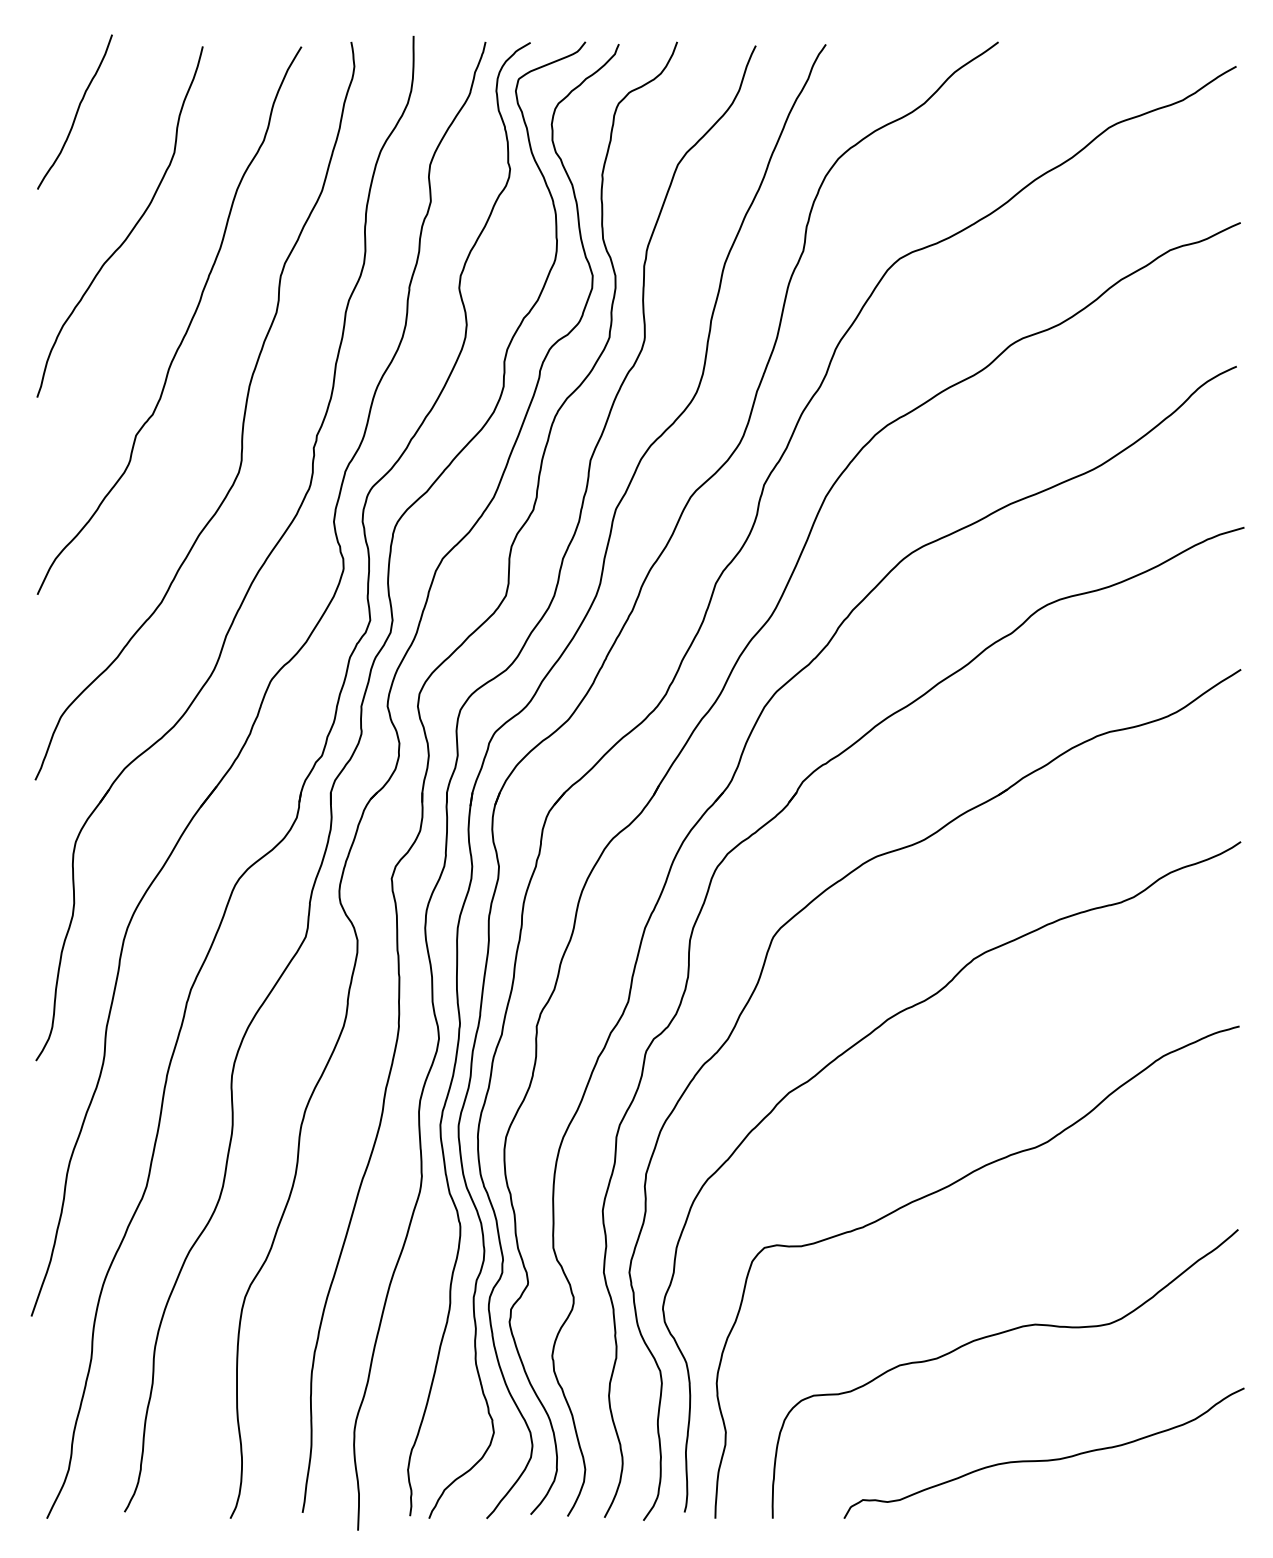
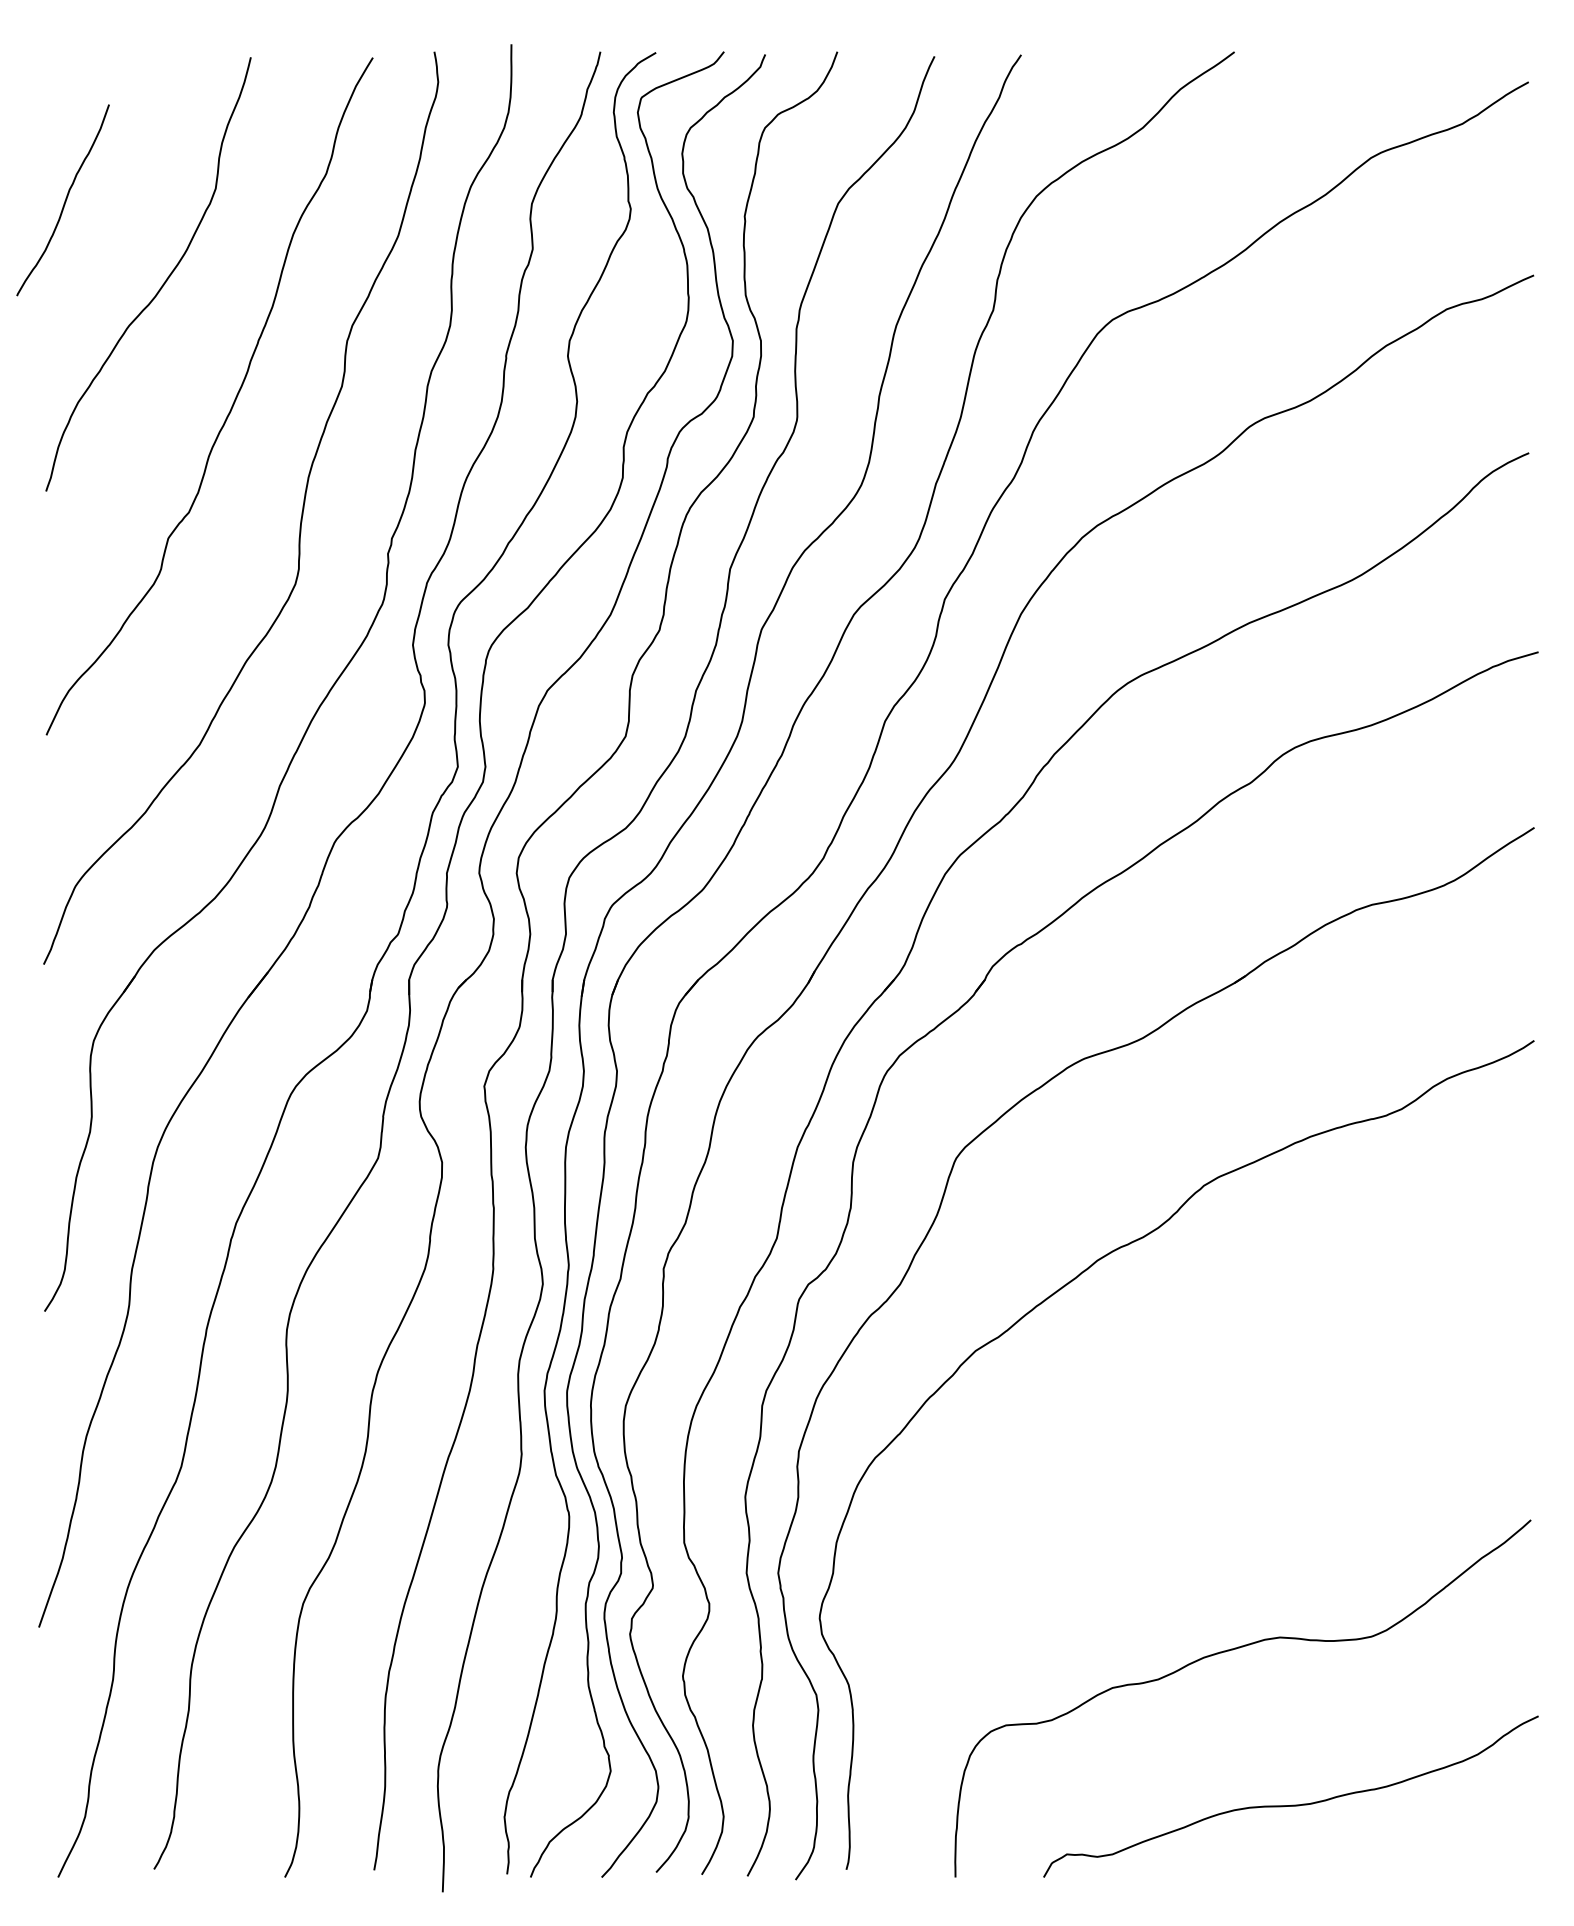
curve: (76, 111) -> (65, 199), moved
curve: (944, 1189) -> (1167, 1470), removed

